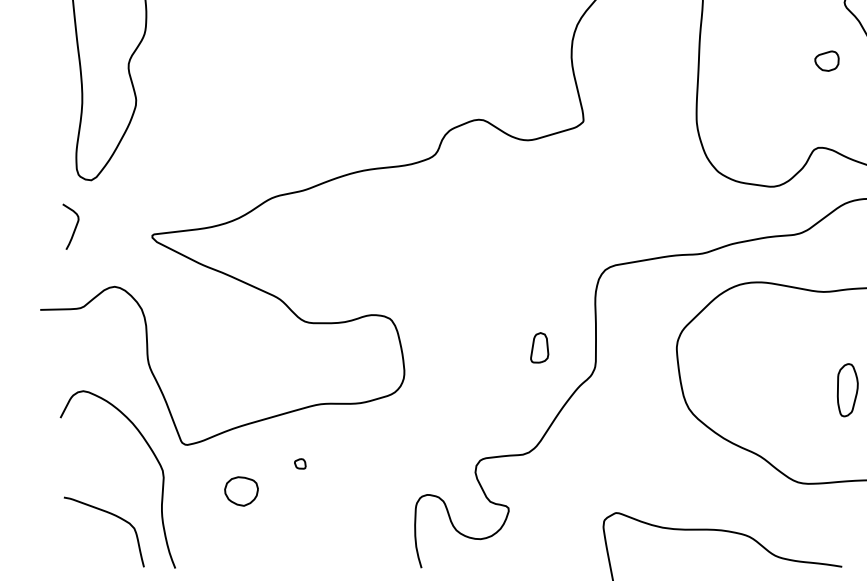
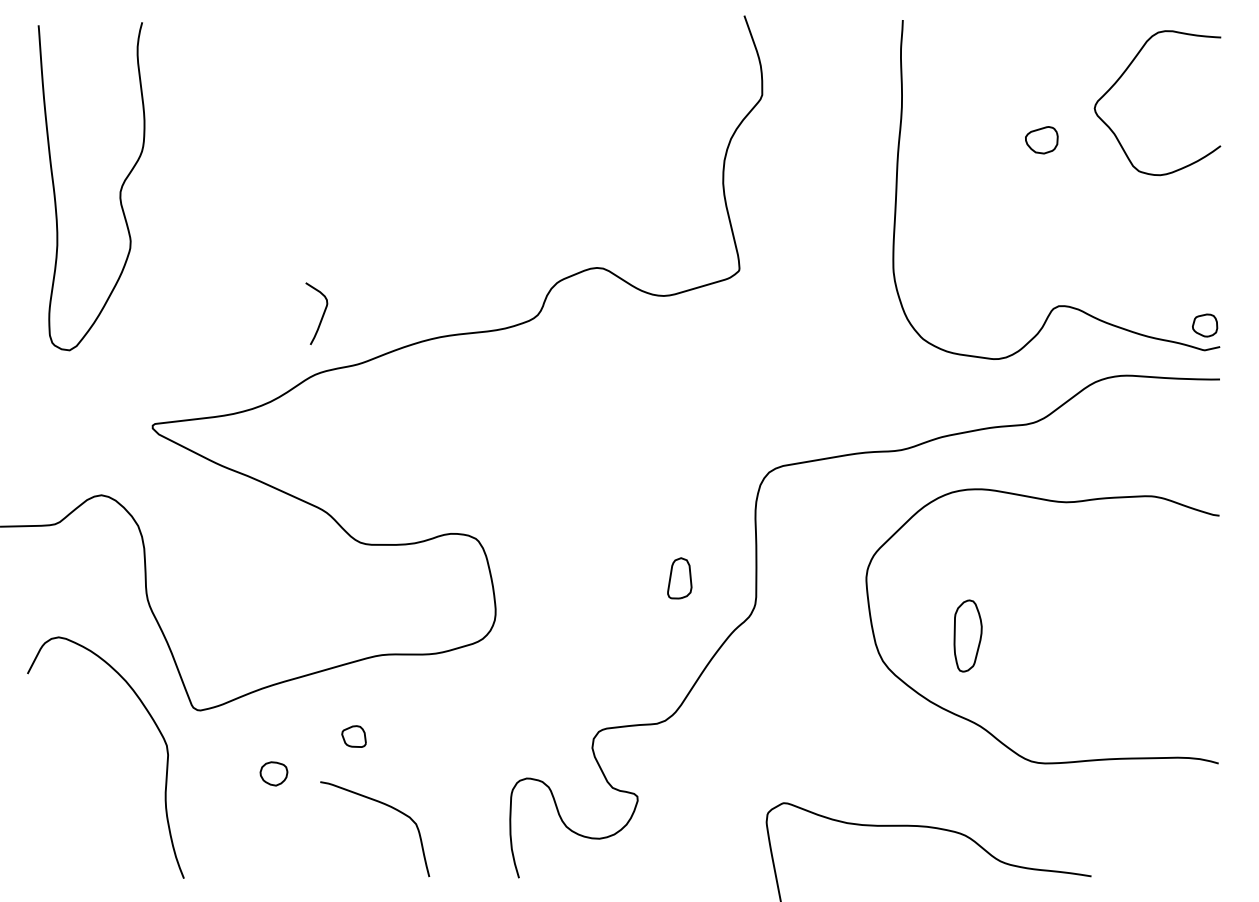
part: (826, 61) -> (1041, 140), moved
curve: (74, 228) -> (321, 316), moved
part: (847, 389) -> (967, 635), moved
part: (299, 463) -> (353, 735), size x1.6
part: (241, 491) -> (273, 773), size x0.6
curve: (113, 515) -> (387, 806), moved

